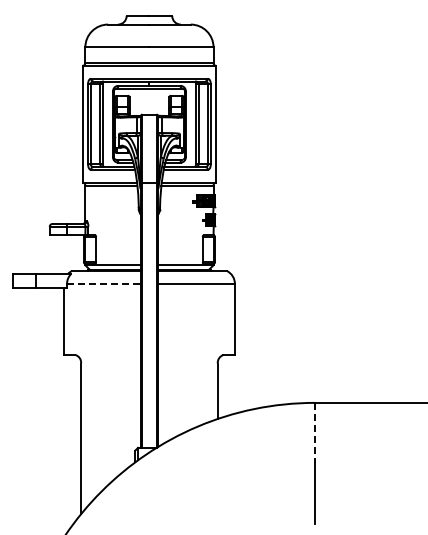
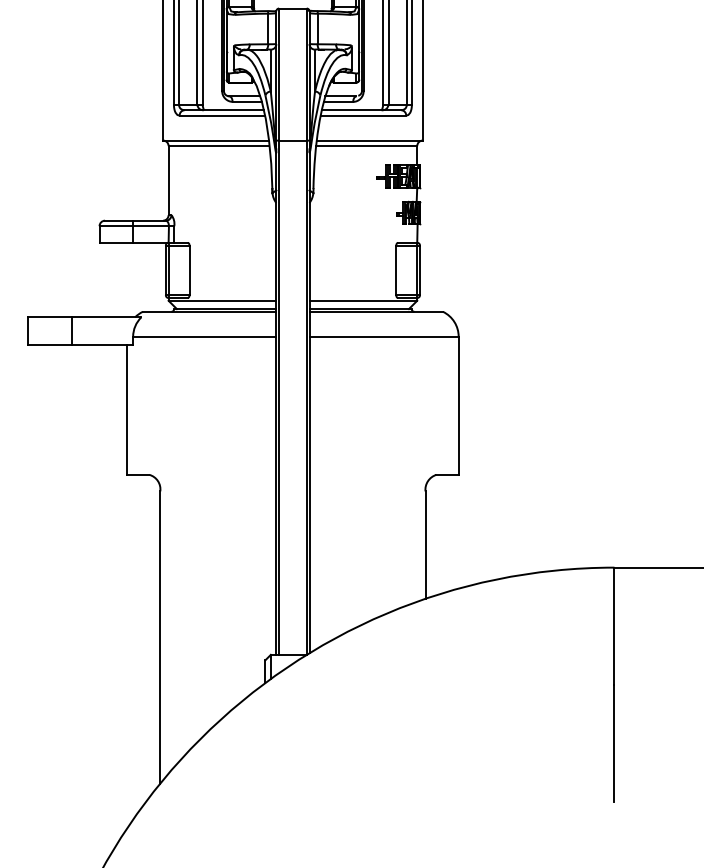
line: (103, 283) -> (203, 336), dashed -> solid
line: (315, 433) -> (614, 627), dashed -> solid

